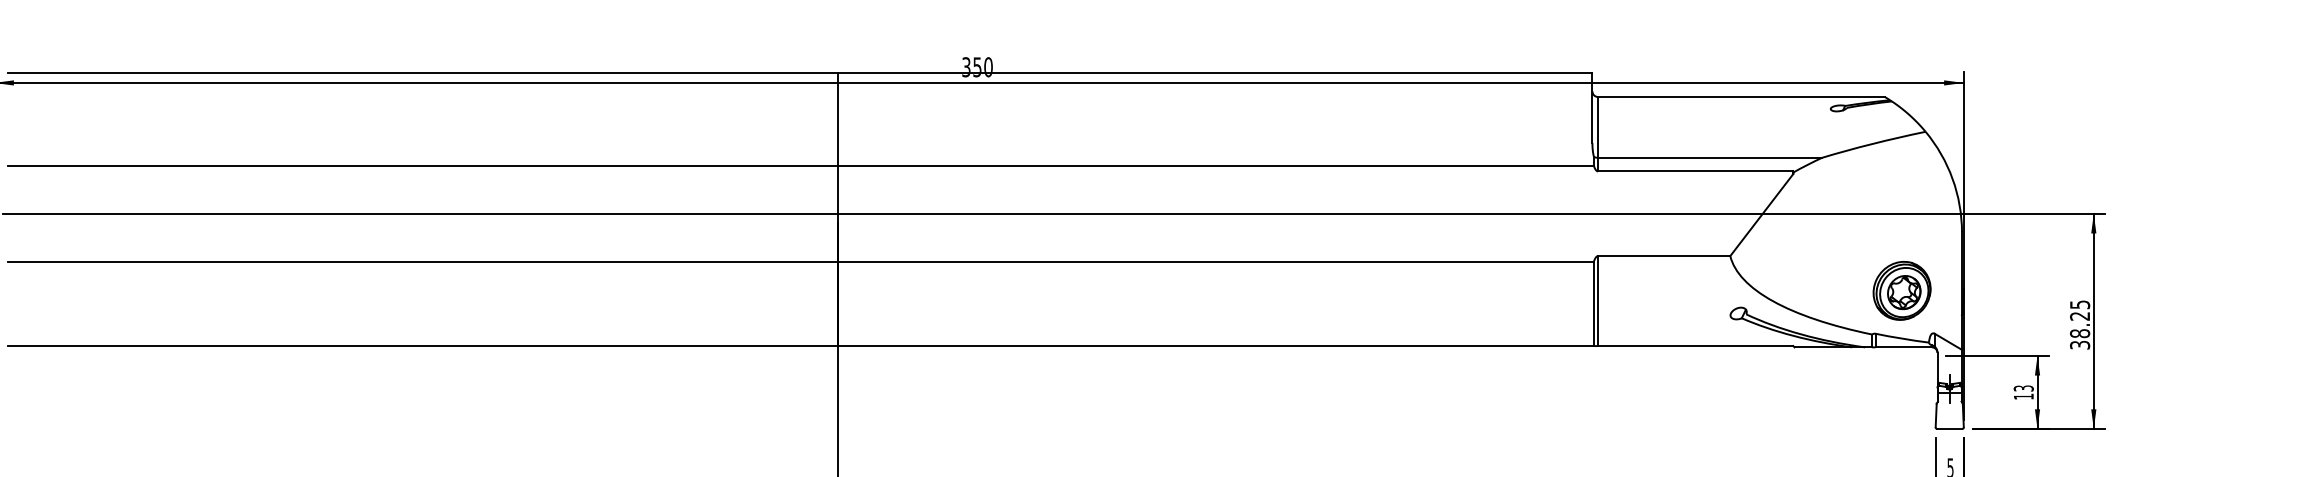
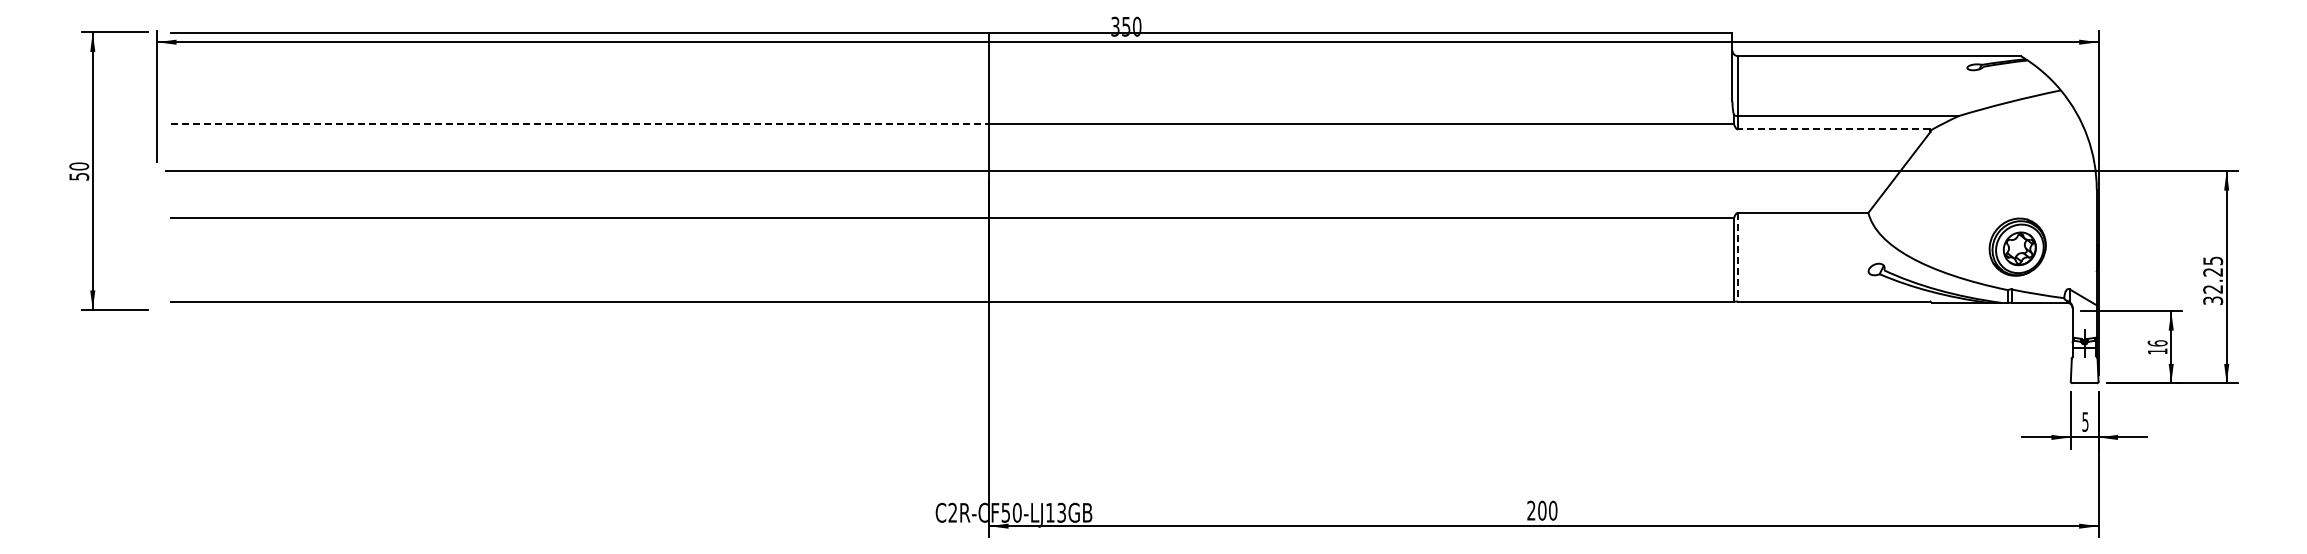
line: (423, 166) -> (580, 124), solid -> dashed
line: (1694, 171) -> (1833, 129), solid -> dashed
part: (1901, 290) -> (2017, 246), moved
line: (1598, 301) -> (1738, 257), solid -> dashed
text: (2080, 332) -> (2213, 288), 38.25 -> 32.25
text: (2023, 388) -> (2157, 343), 13 -> 16

